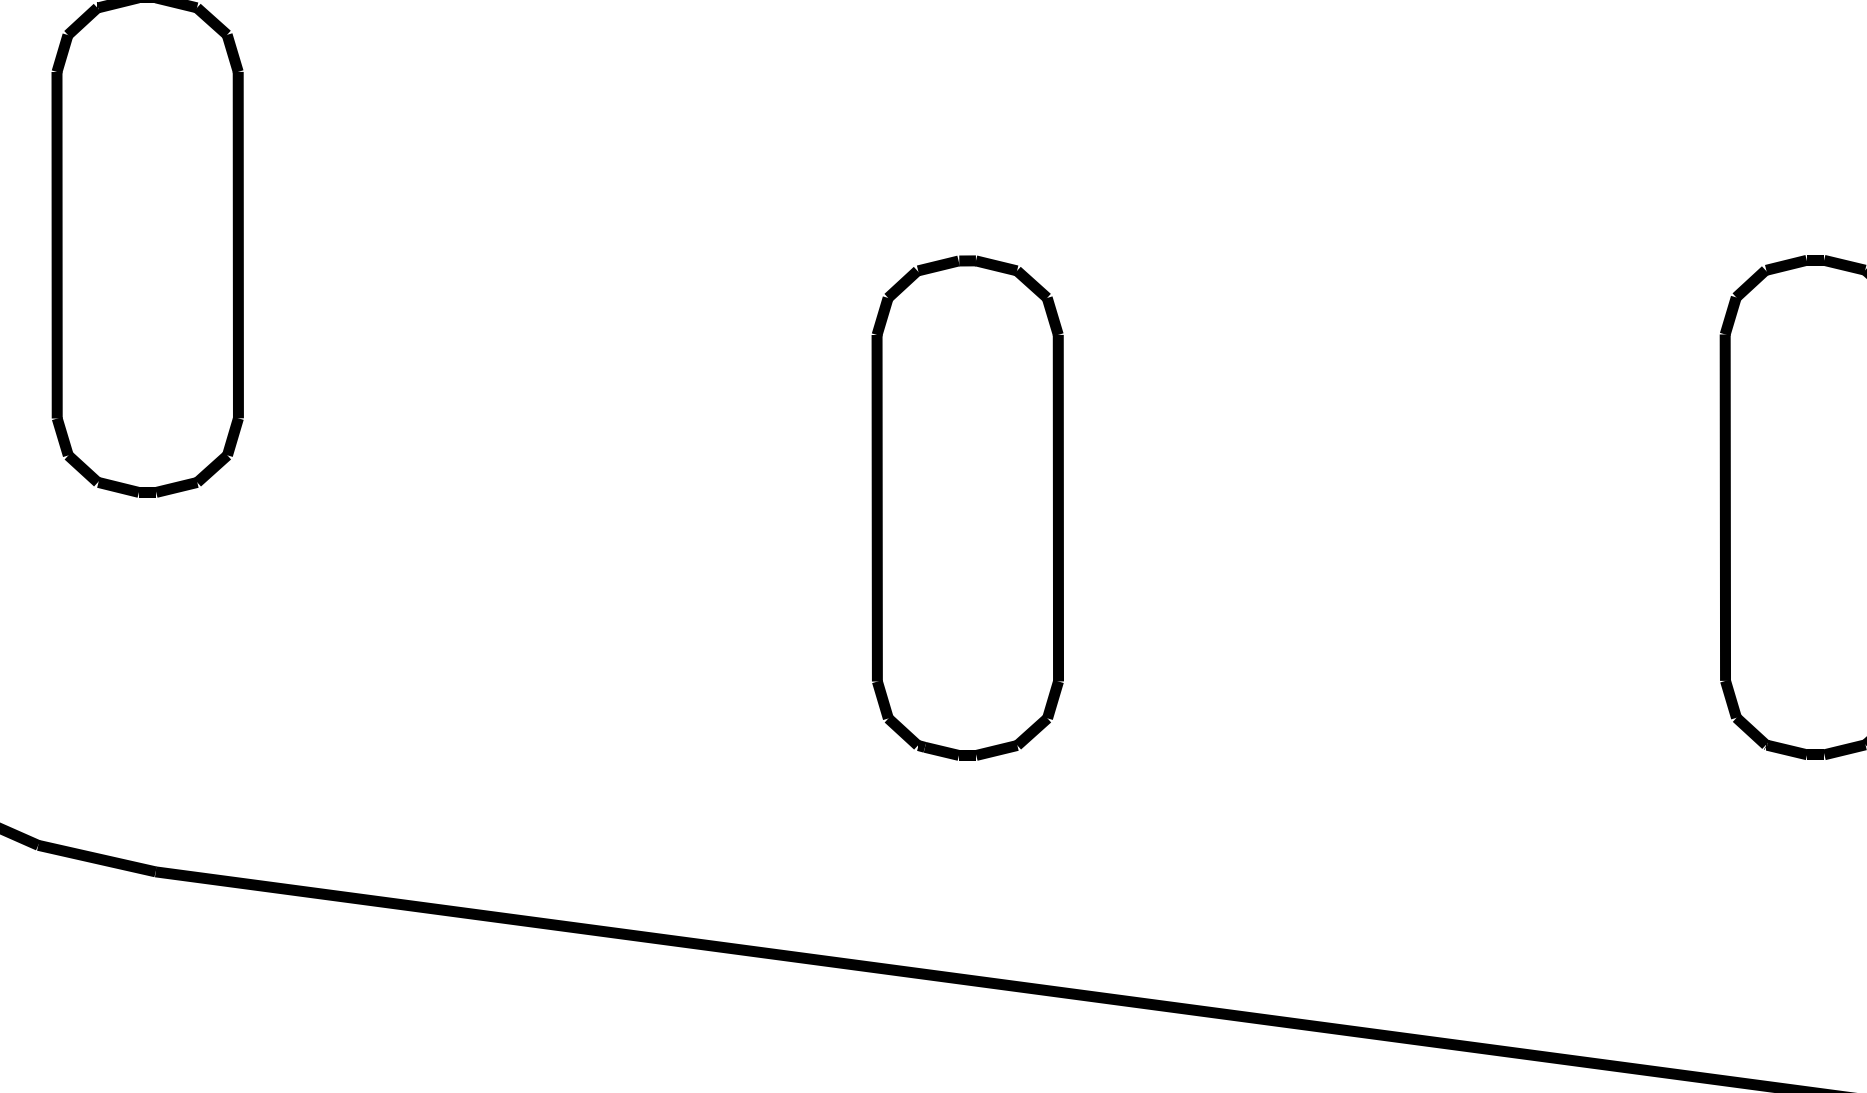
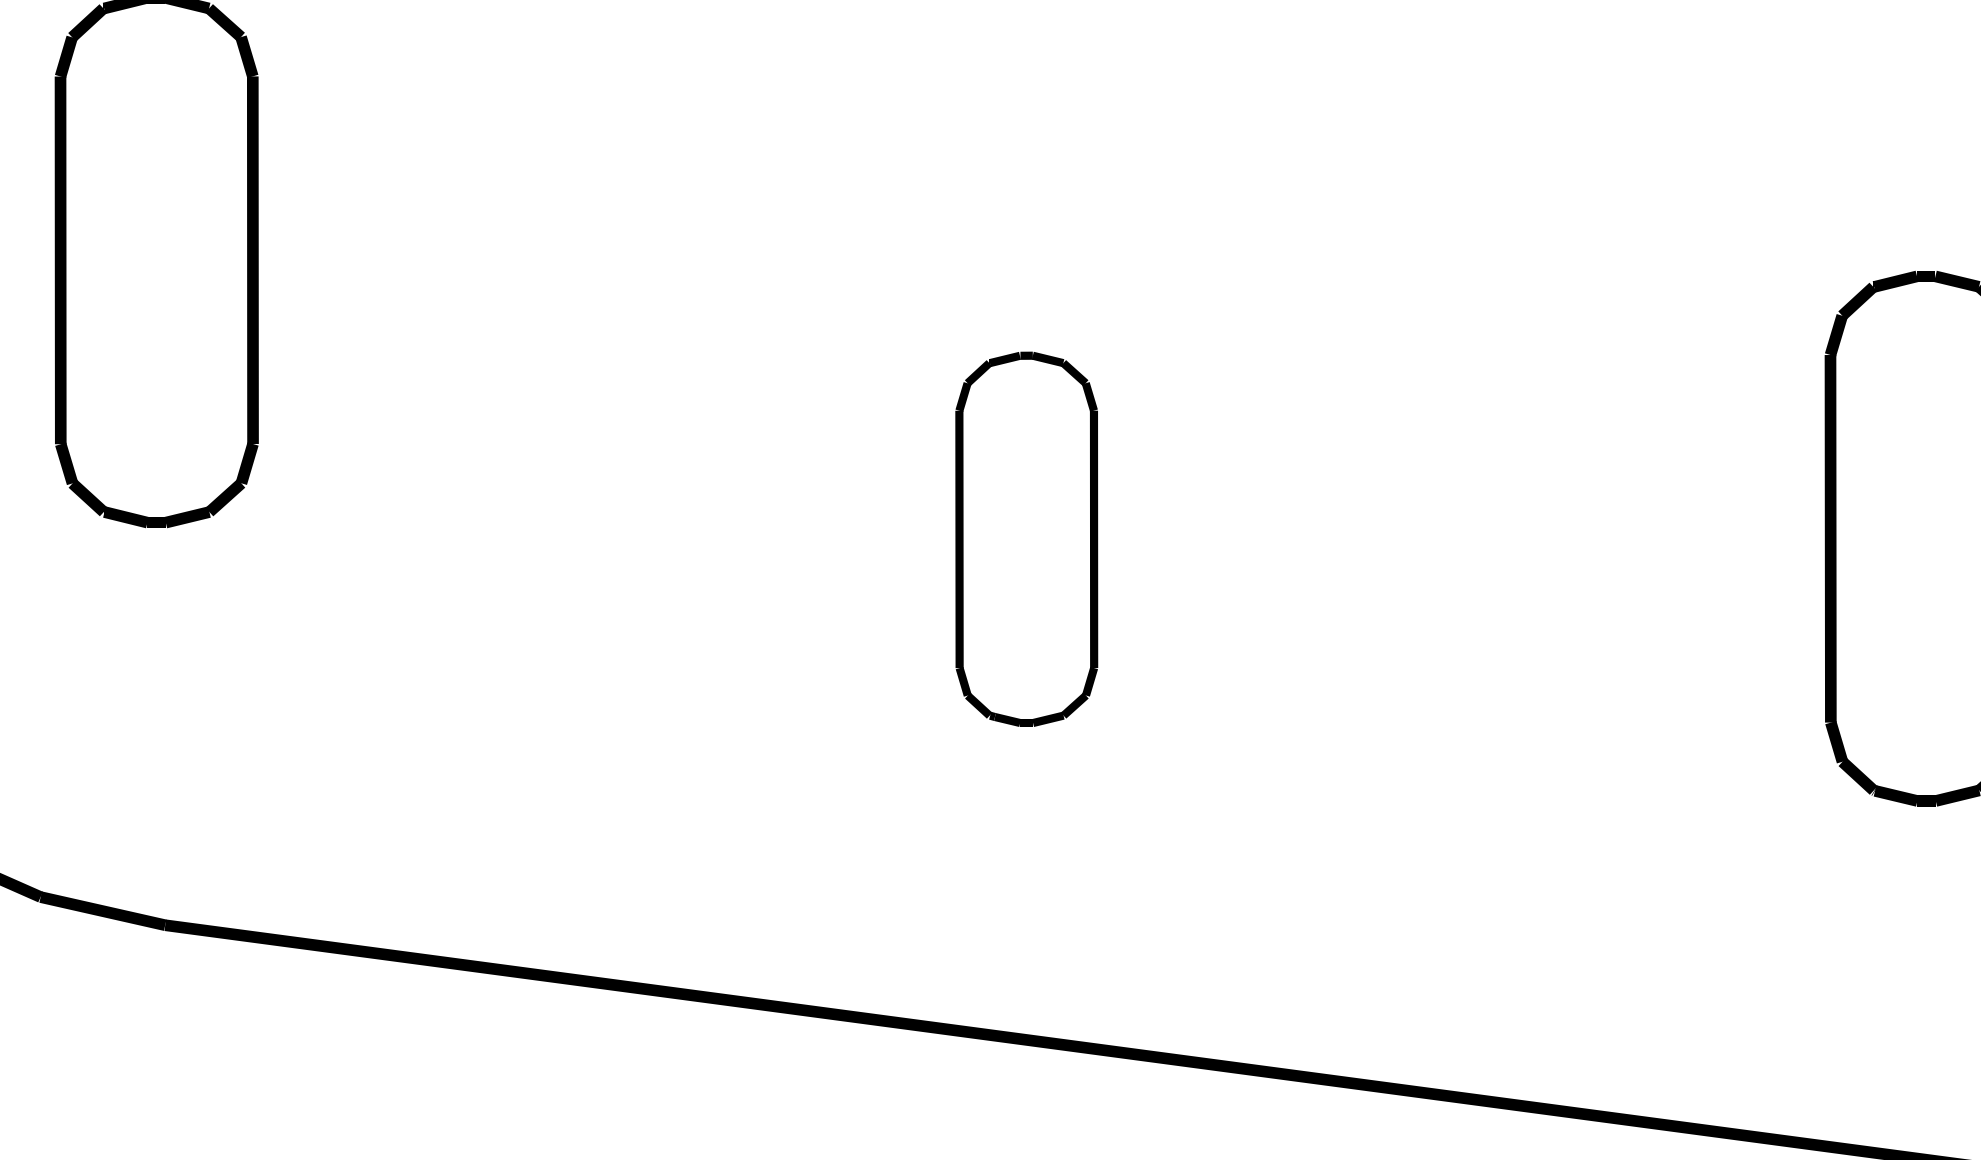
part: (967, 508) -> (1026, 539), size x0.7

